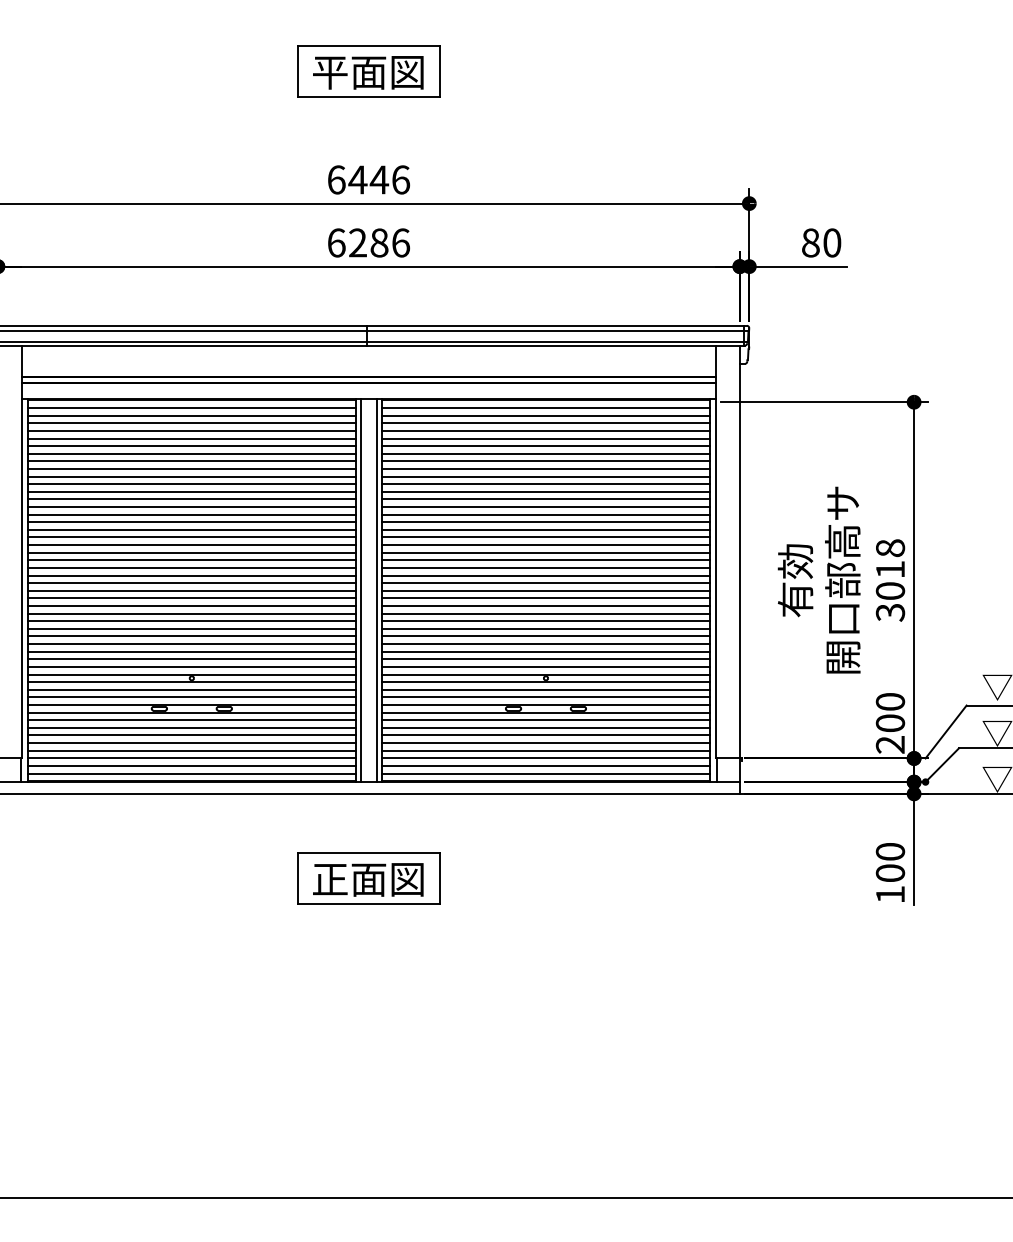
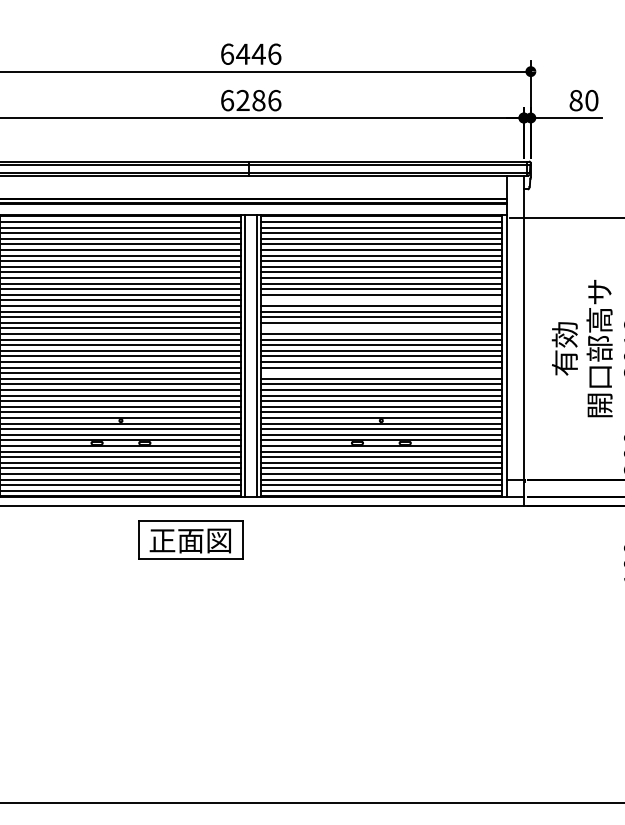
line: (546, 514) -> (381, 300), removed
line: (546, 552) -> (381, 328), removed
line: (546, 613) -> (381, 373), removed
part: (368, 878) -> (190, 539), moved

